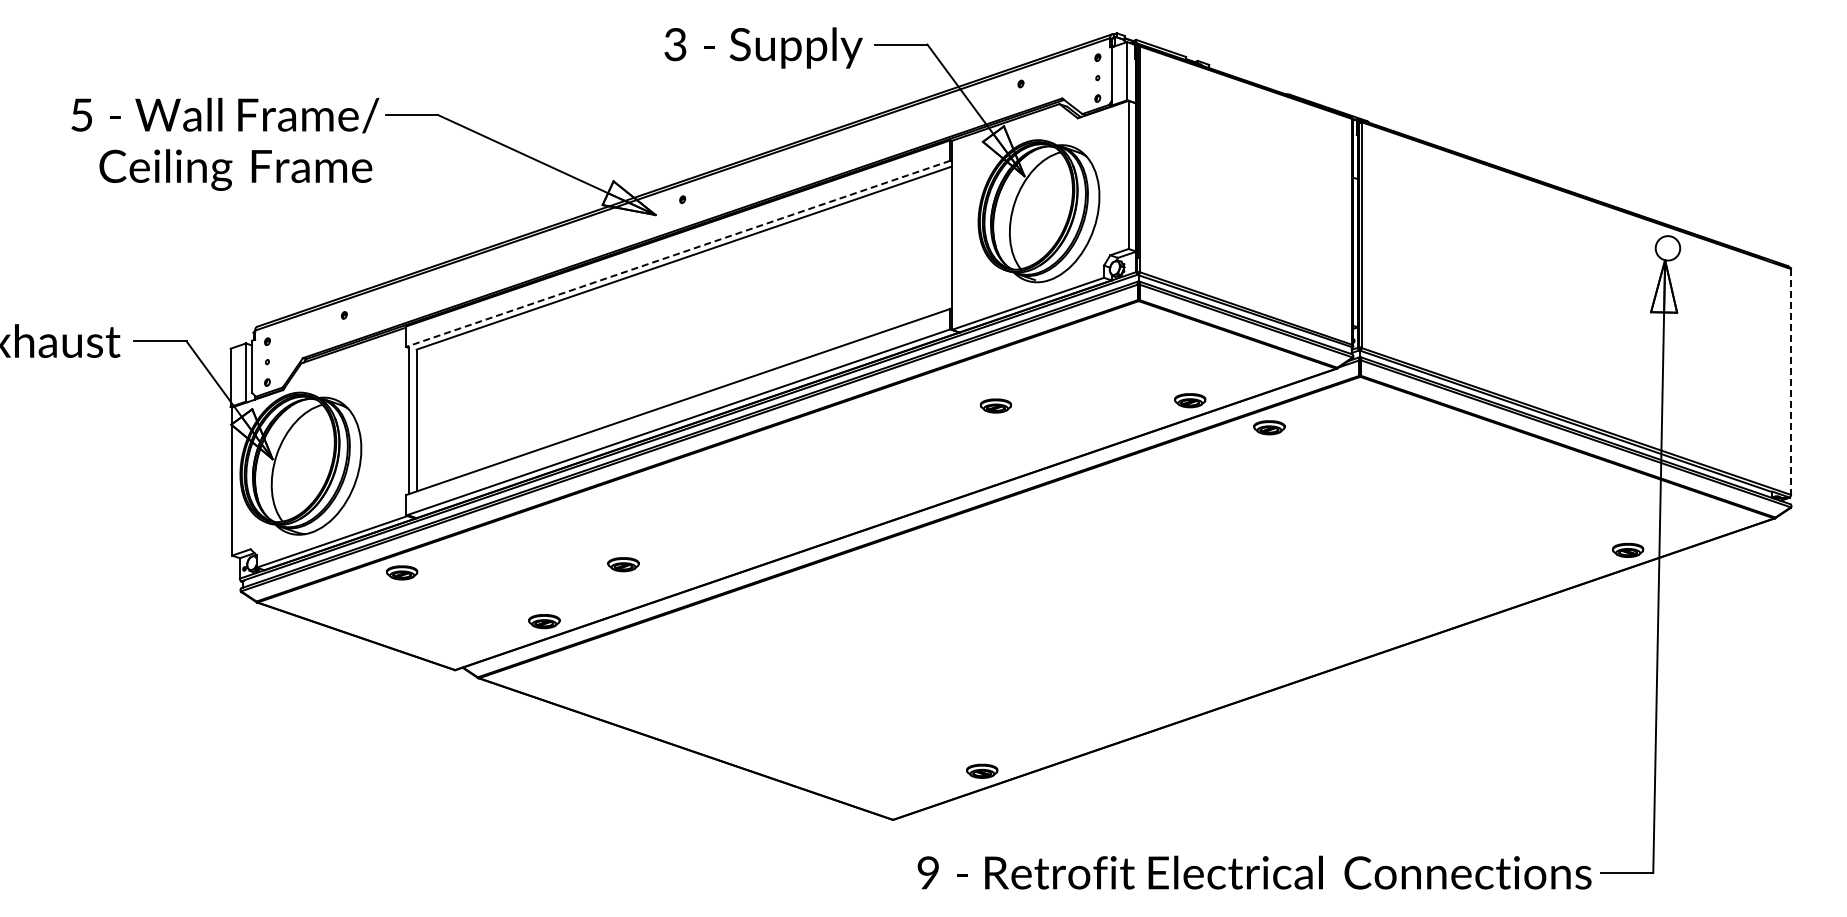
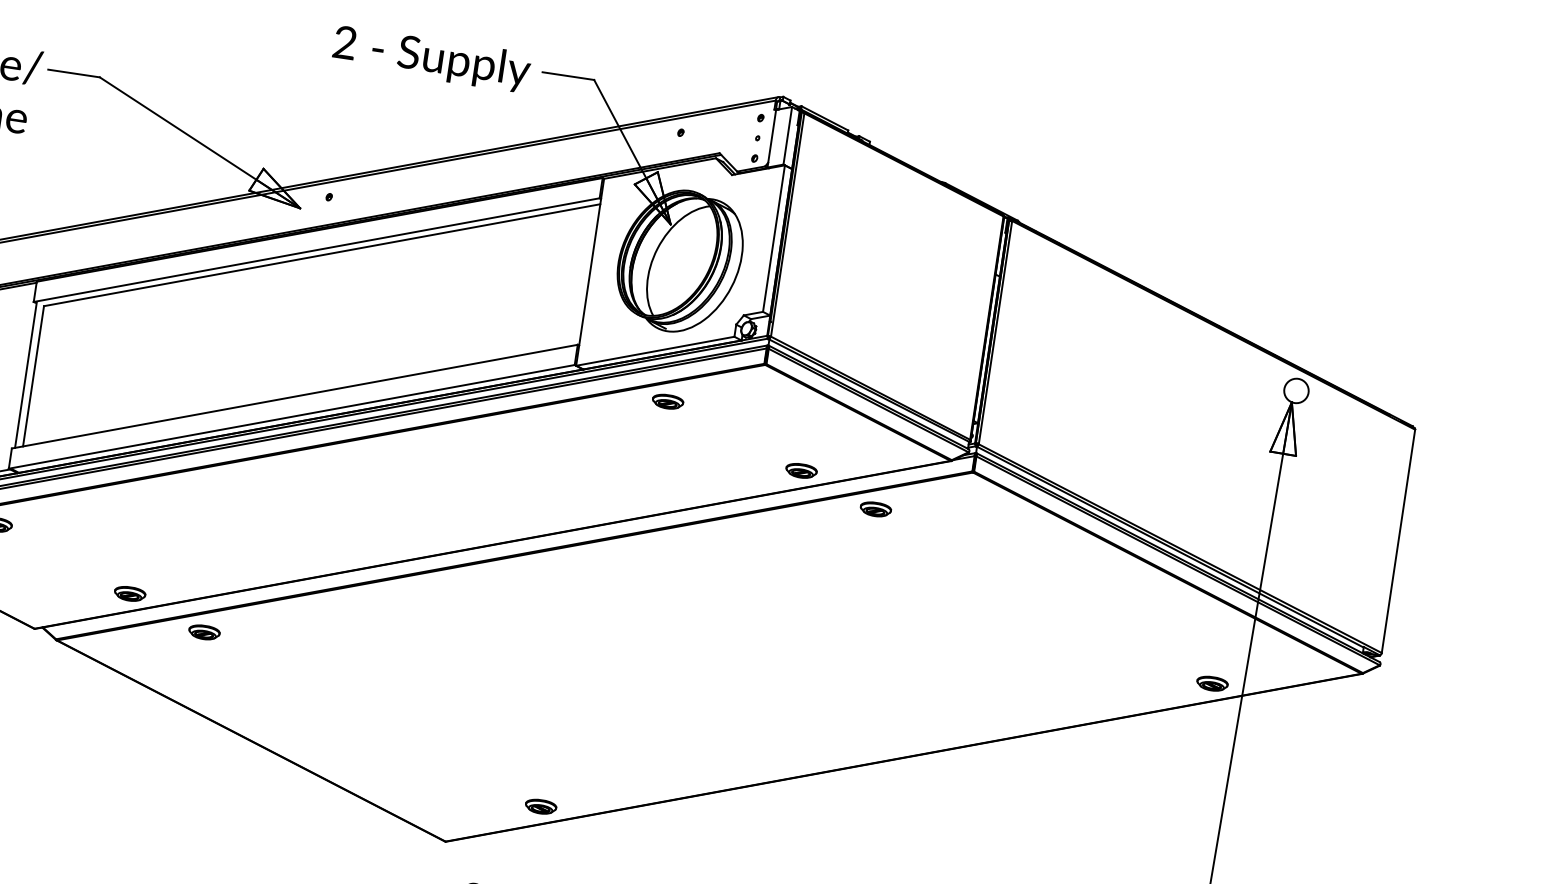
text: (675, 45) -> (344, 43), 3 -> 2
line: (678, 253) -> (317, 249), dashed -> solid
line: (1791, 382) -> (1398, 541), dashed -> solid
part: (995, 405) -> (667, 401), moved
part: (623, 564) -> (204, 632), moved

